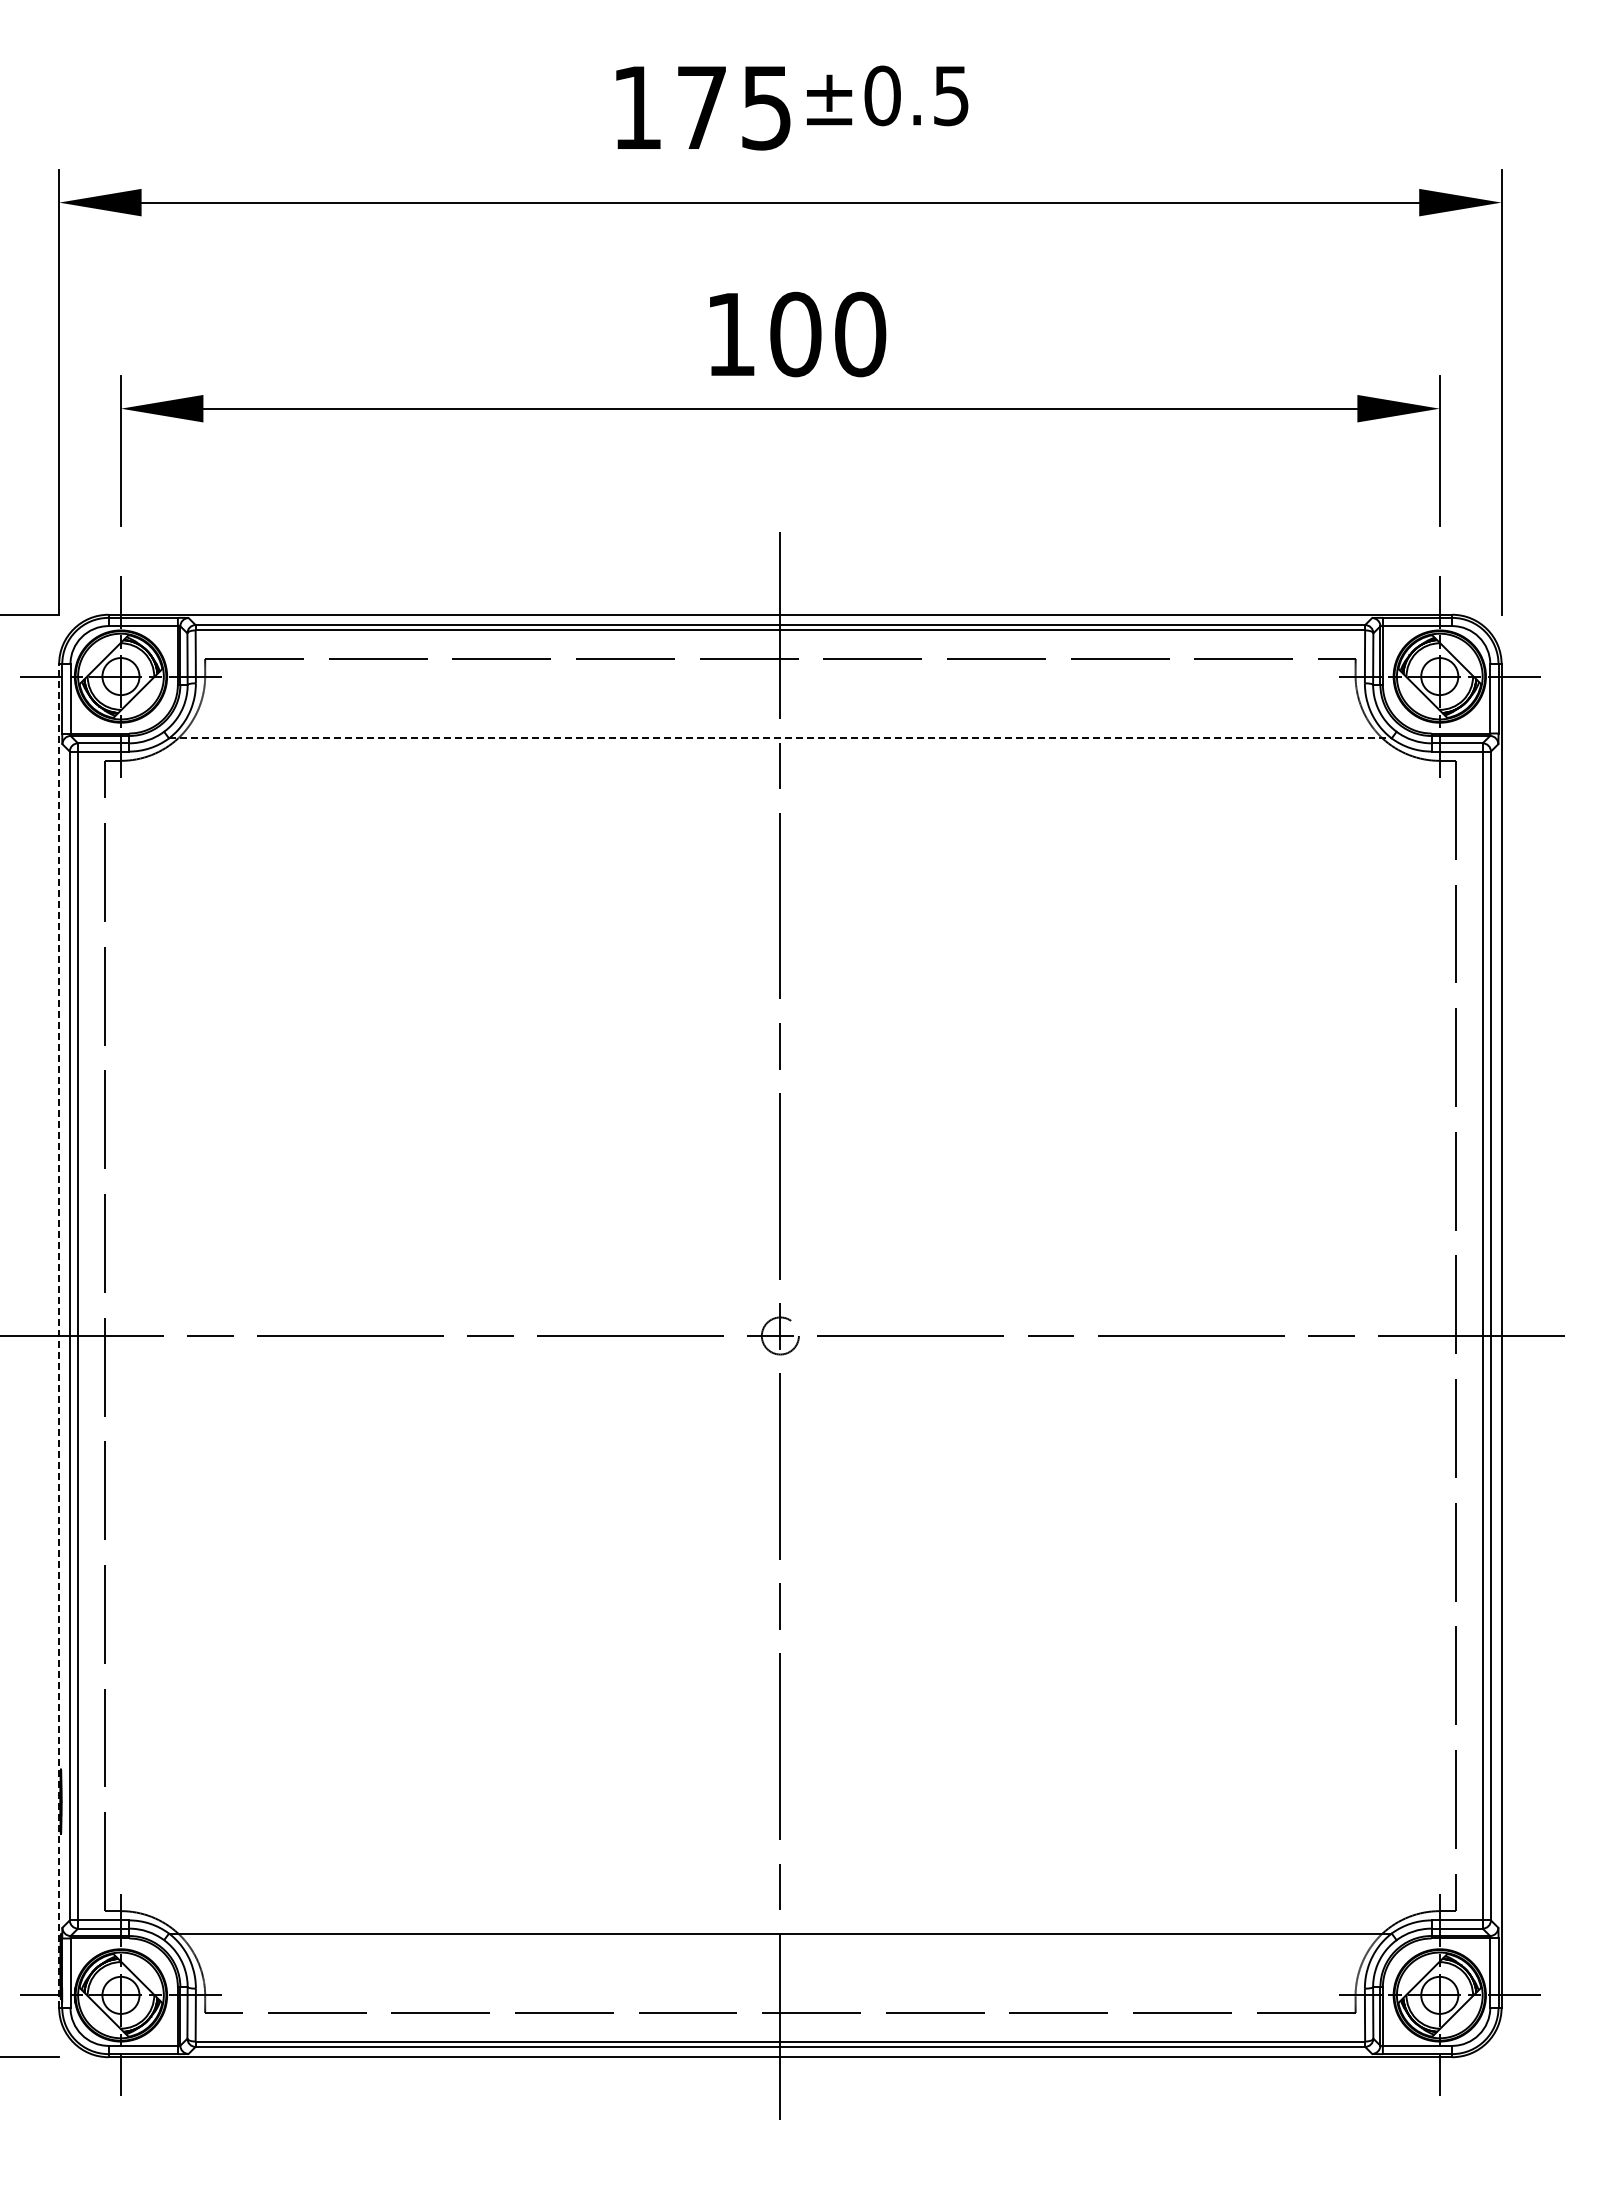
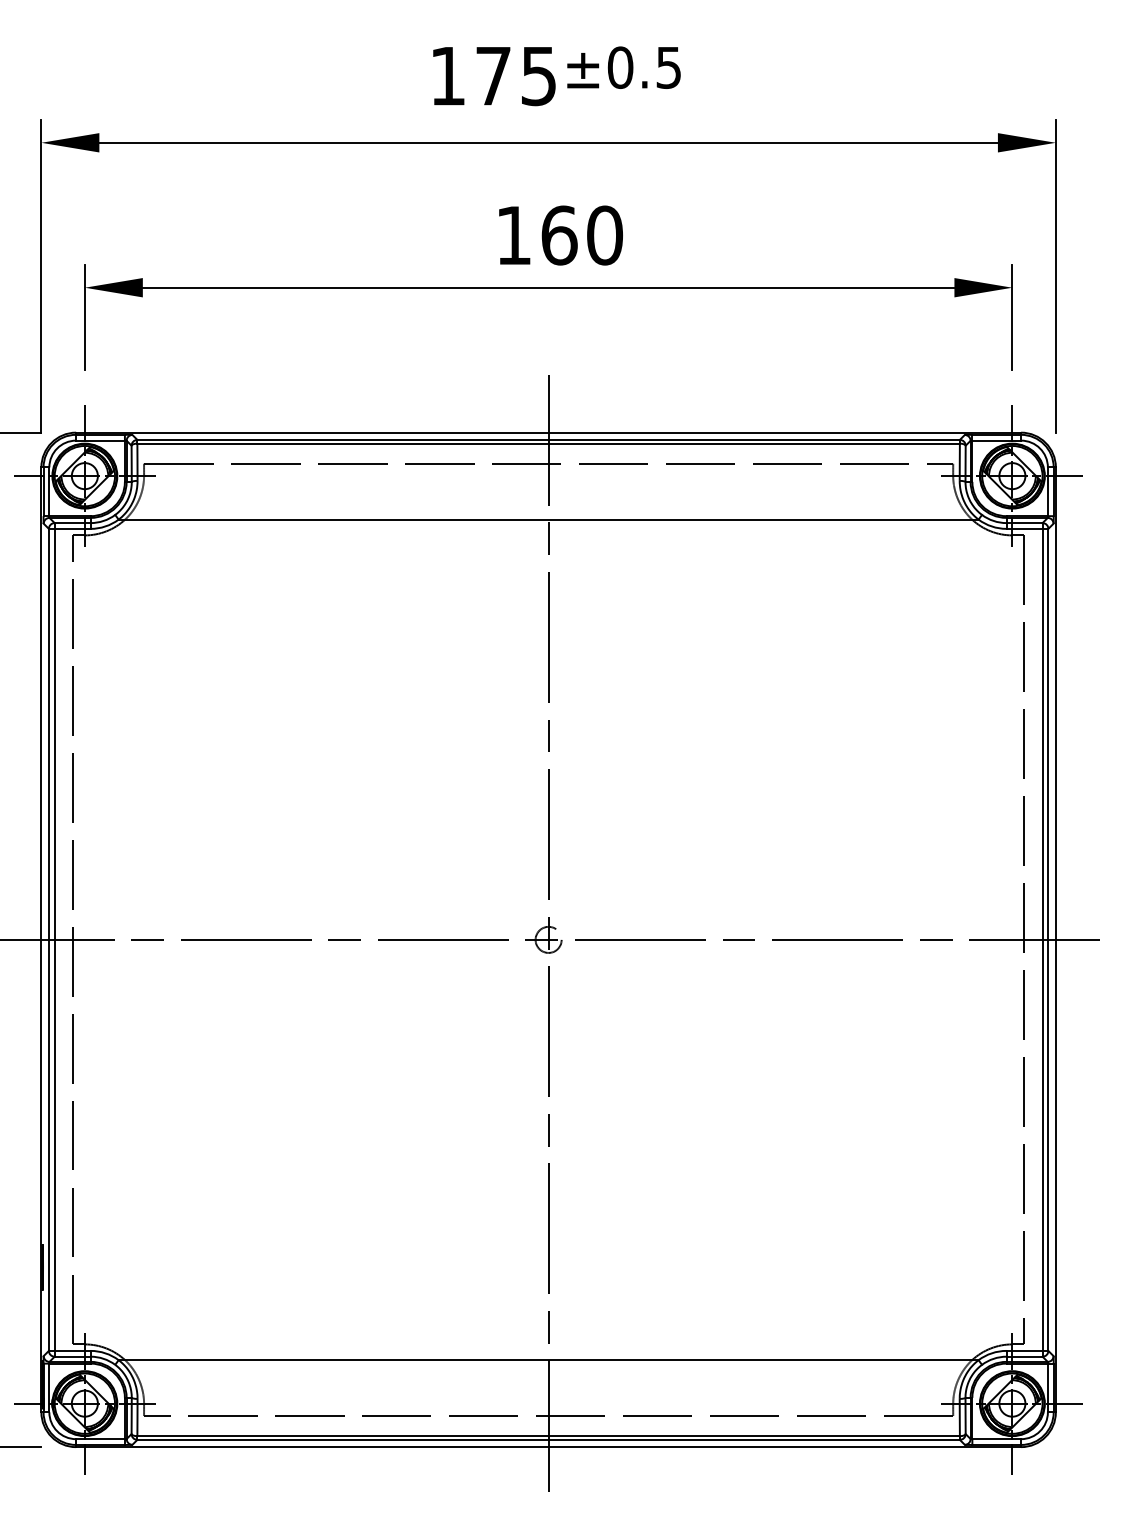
text: (795, 334) -> (559, 235), 100 -> 160
line: (780, 738) -> (548, 519), dashed -> solid
line: (59, 1336) -> (41, 940), dashed -> solid

